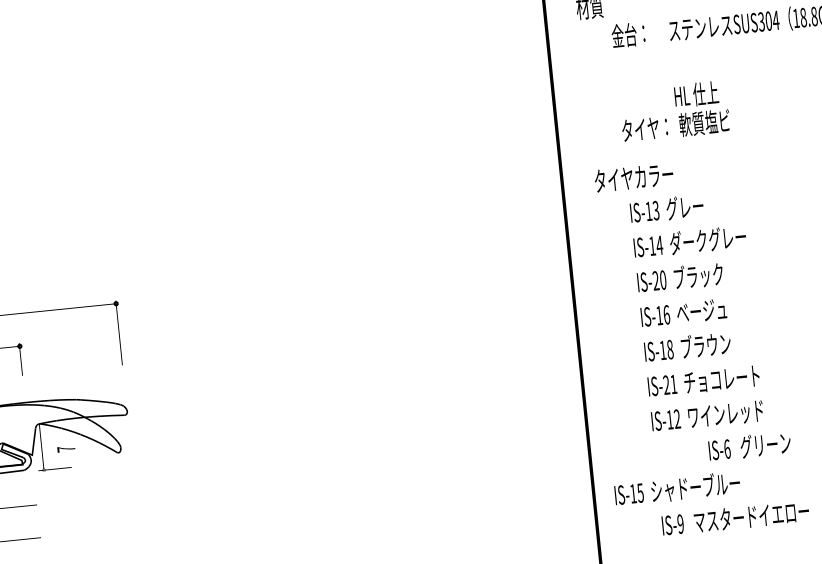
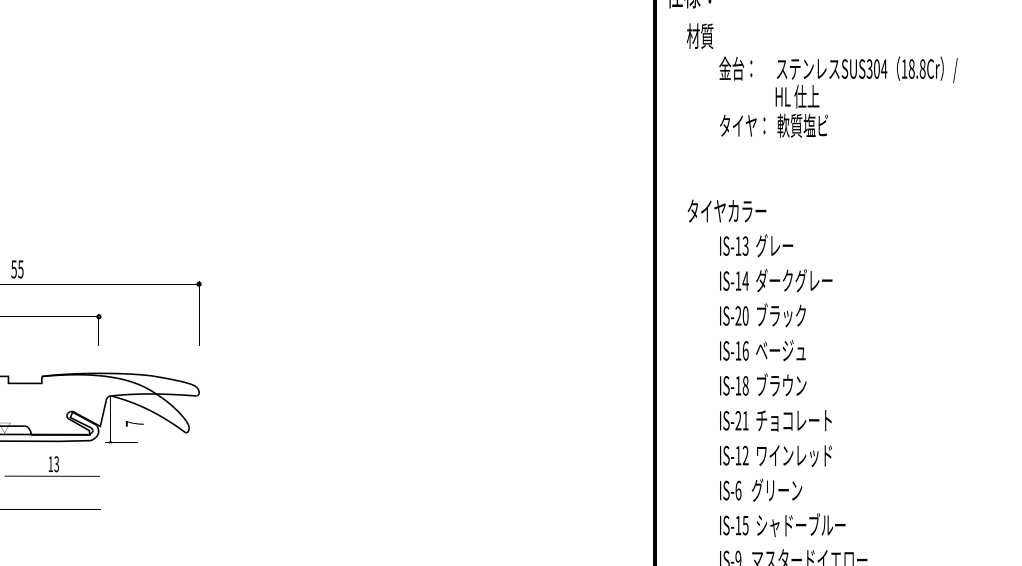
text: (675, 111) -> (774, 111), moved
text: (750, 445) -> (761, 489), moved
text: (677, 489) -> (782, 525), moved

